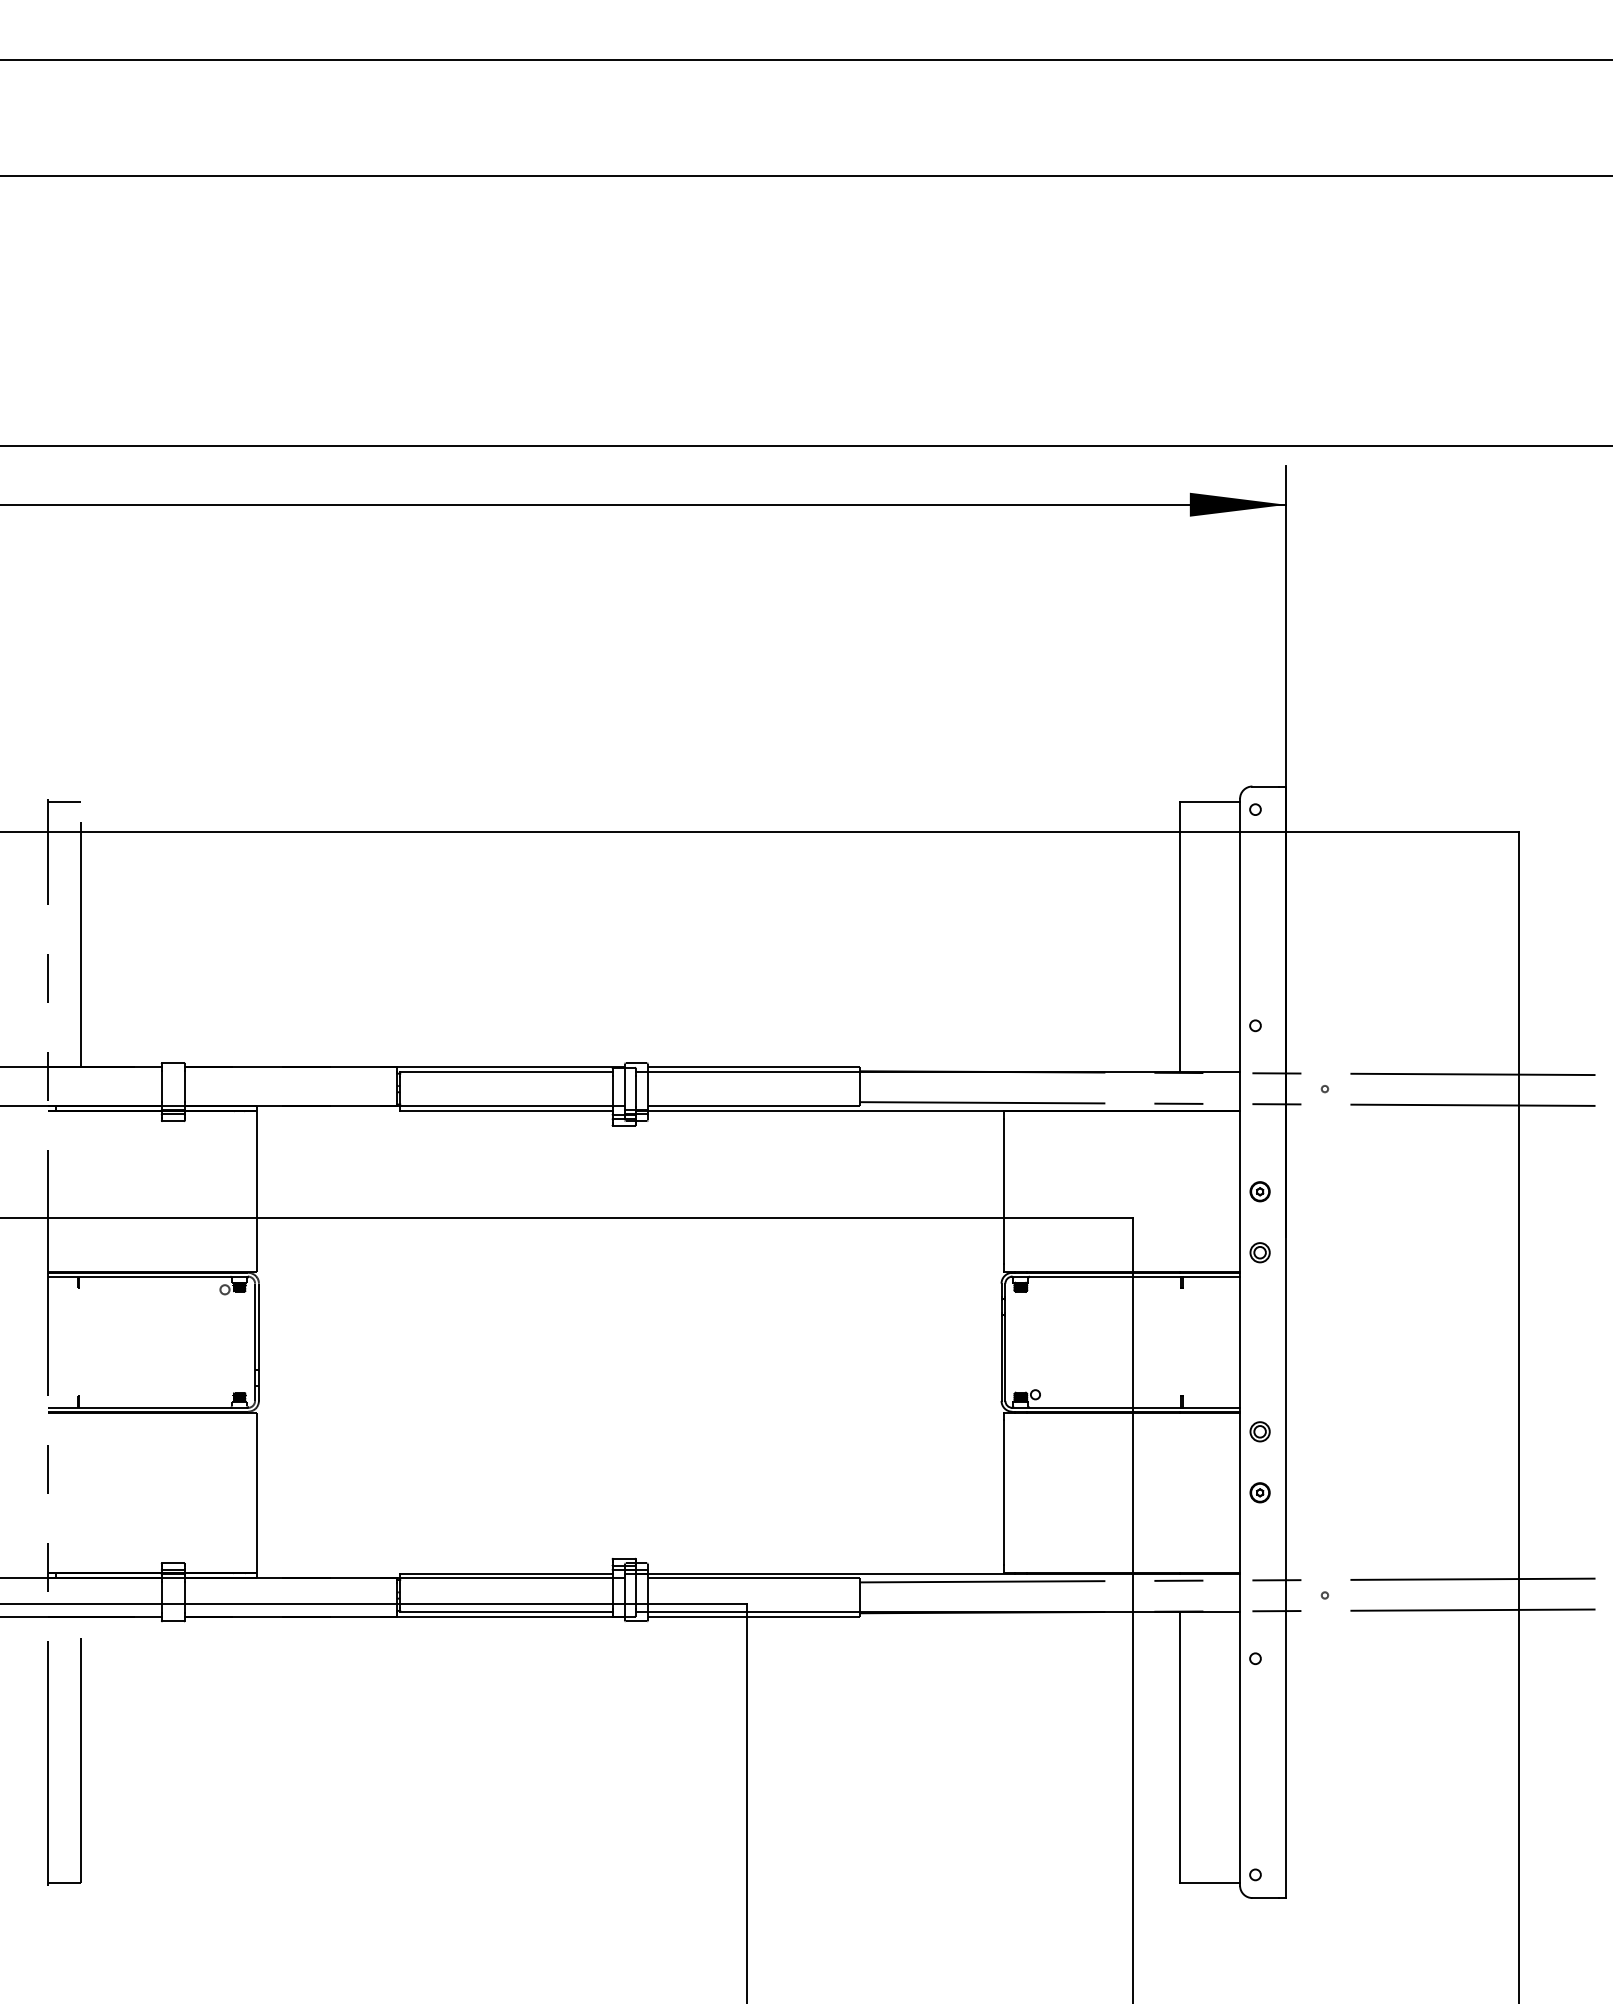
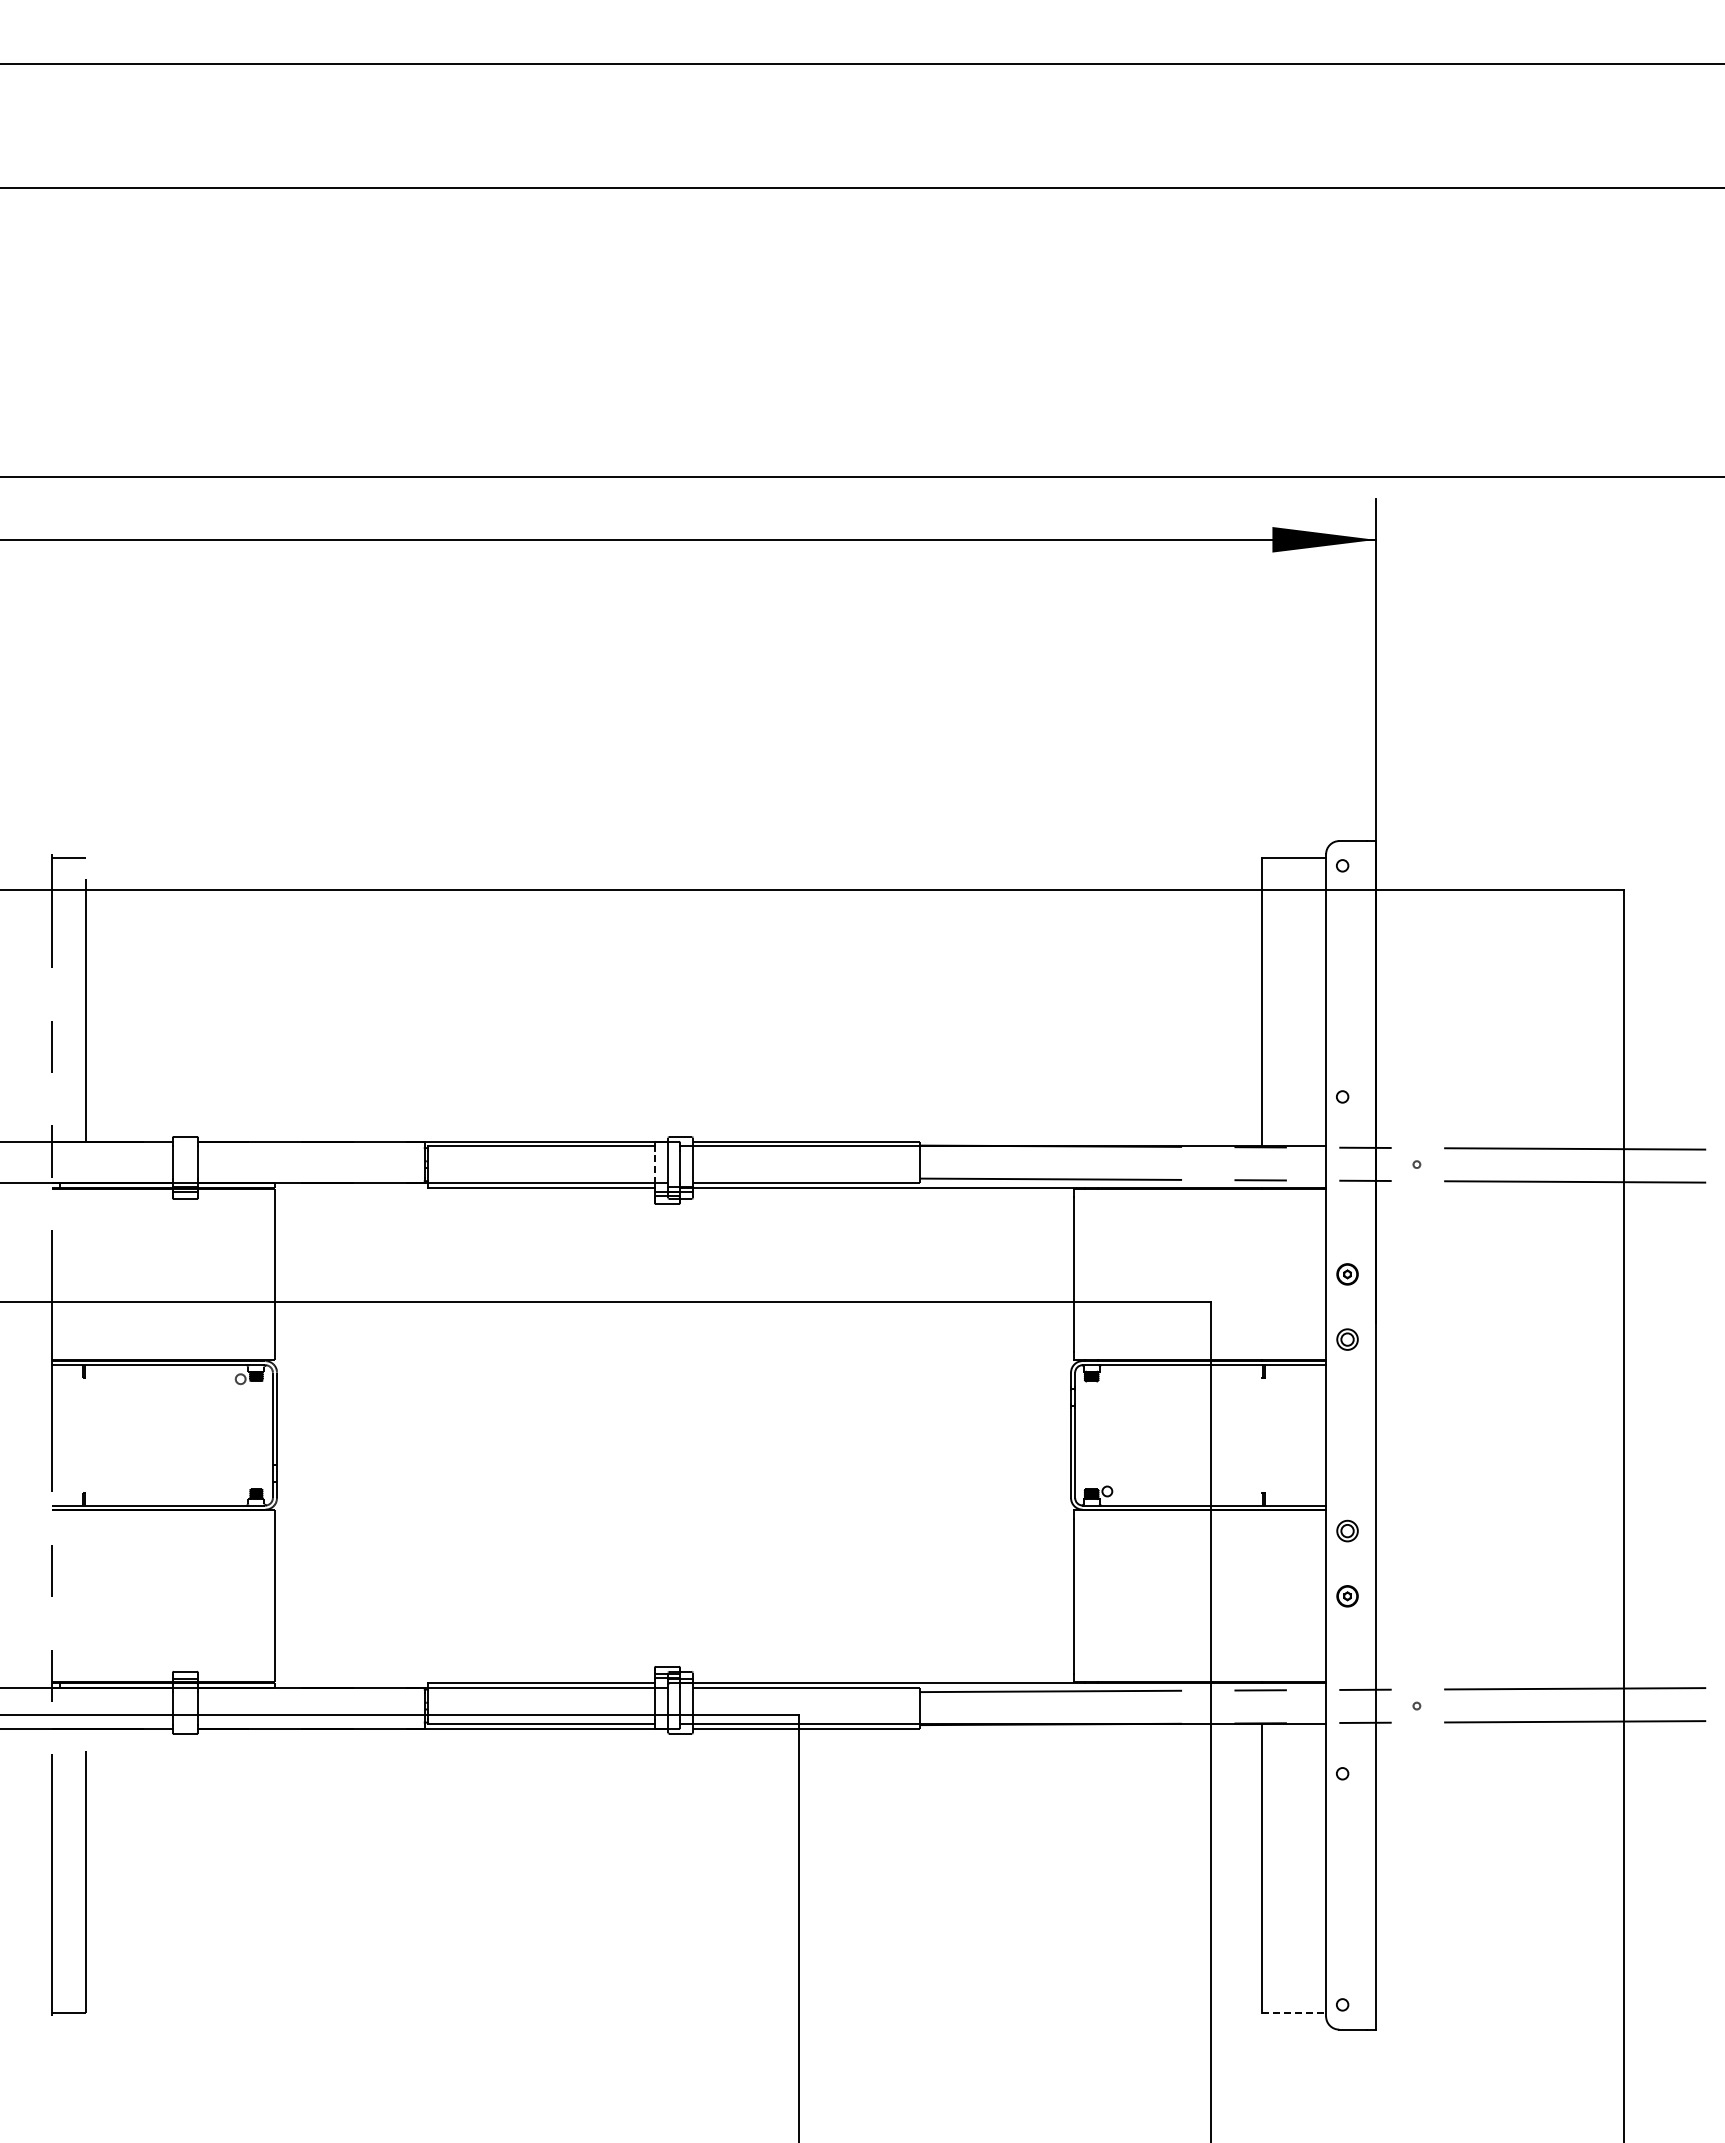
line: (612, 1090) -> (655, 1166), solid -> dashed
line: (1210, 1882) -> (1294, 2013), solid -> dashed

